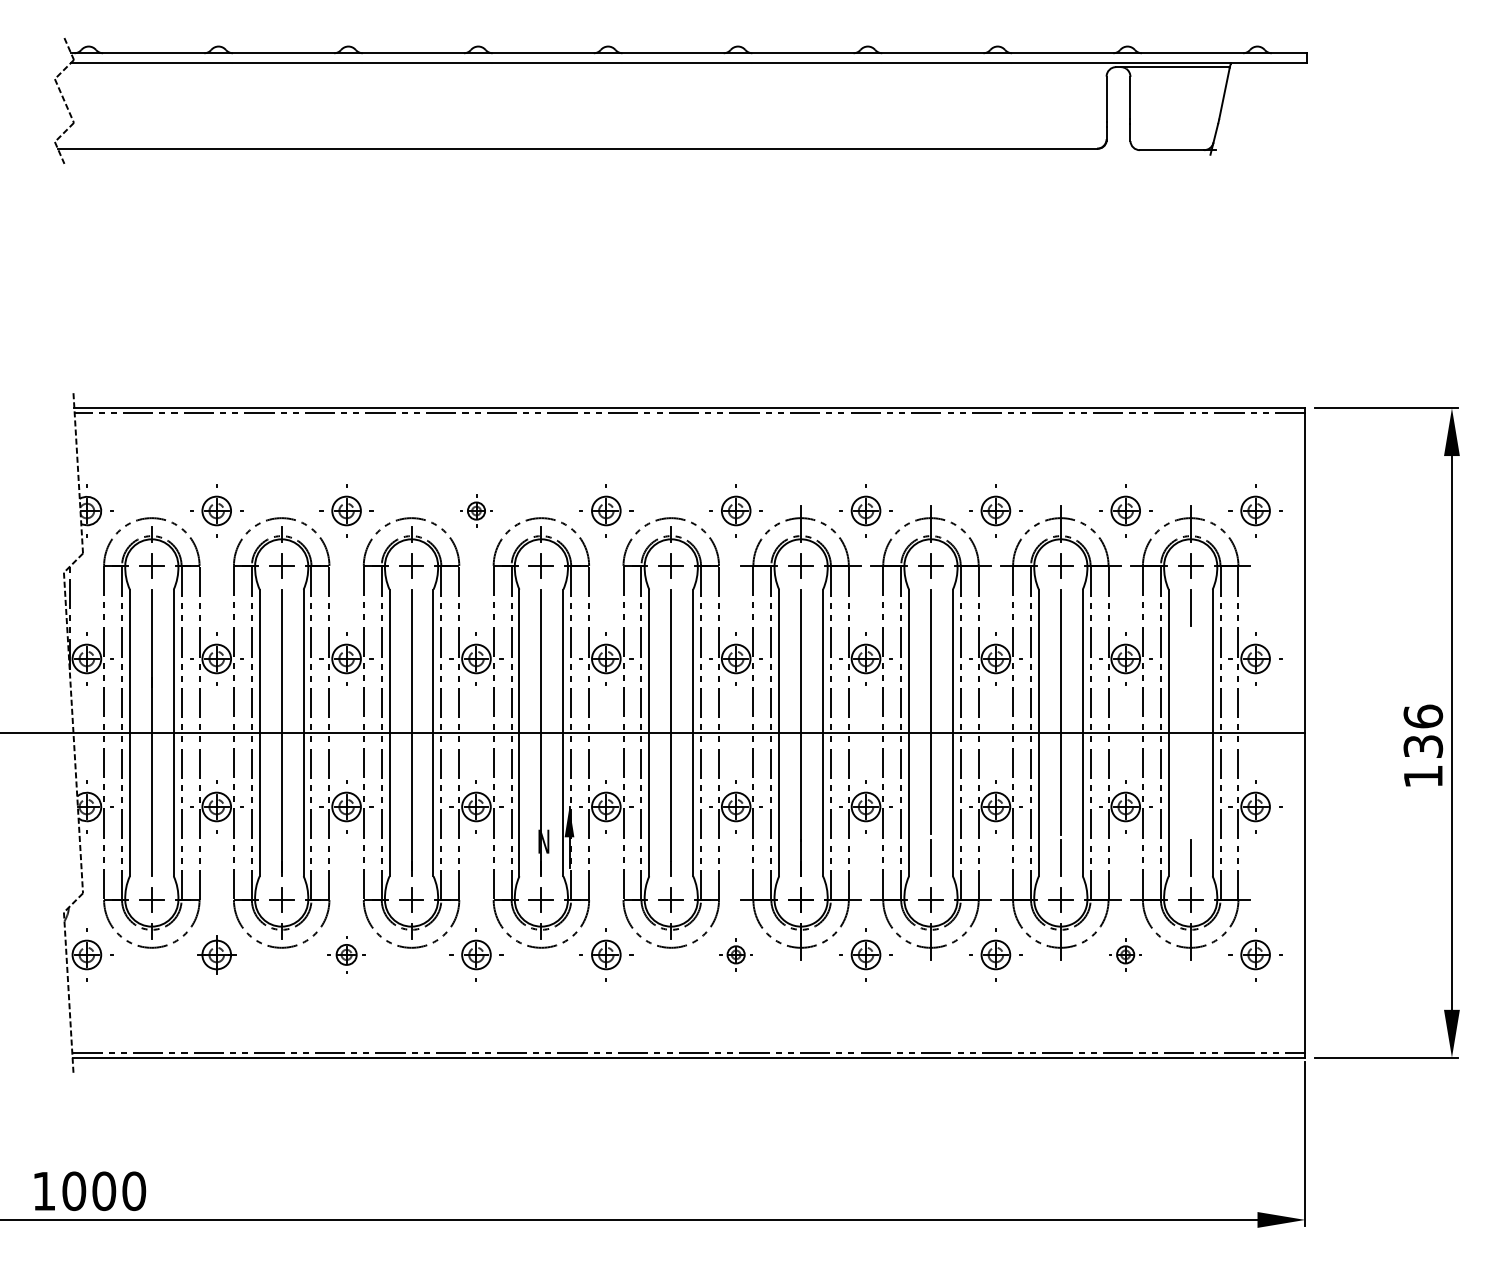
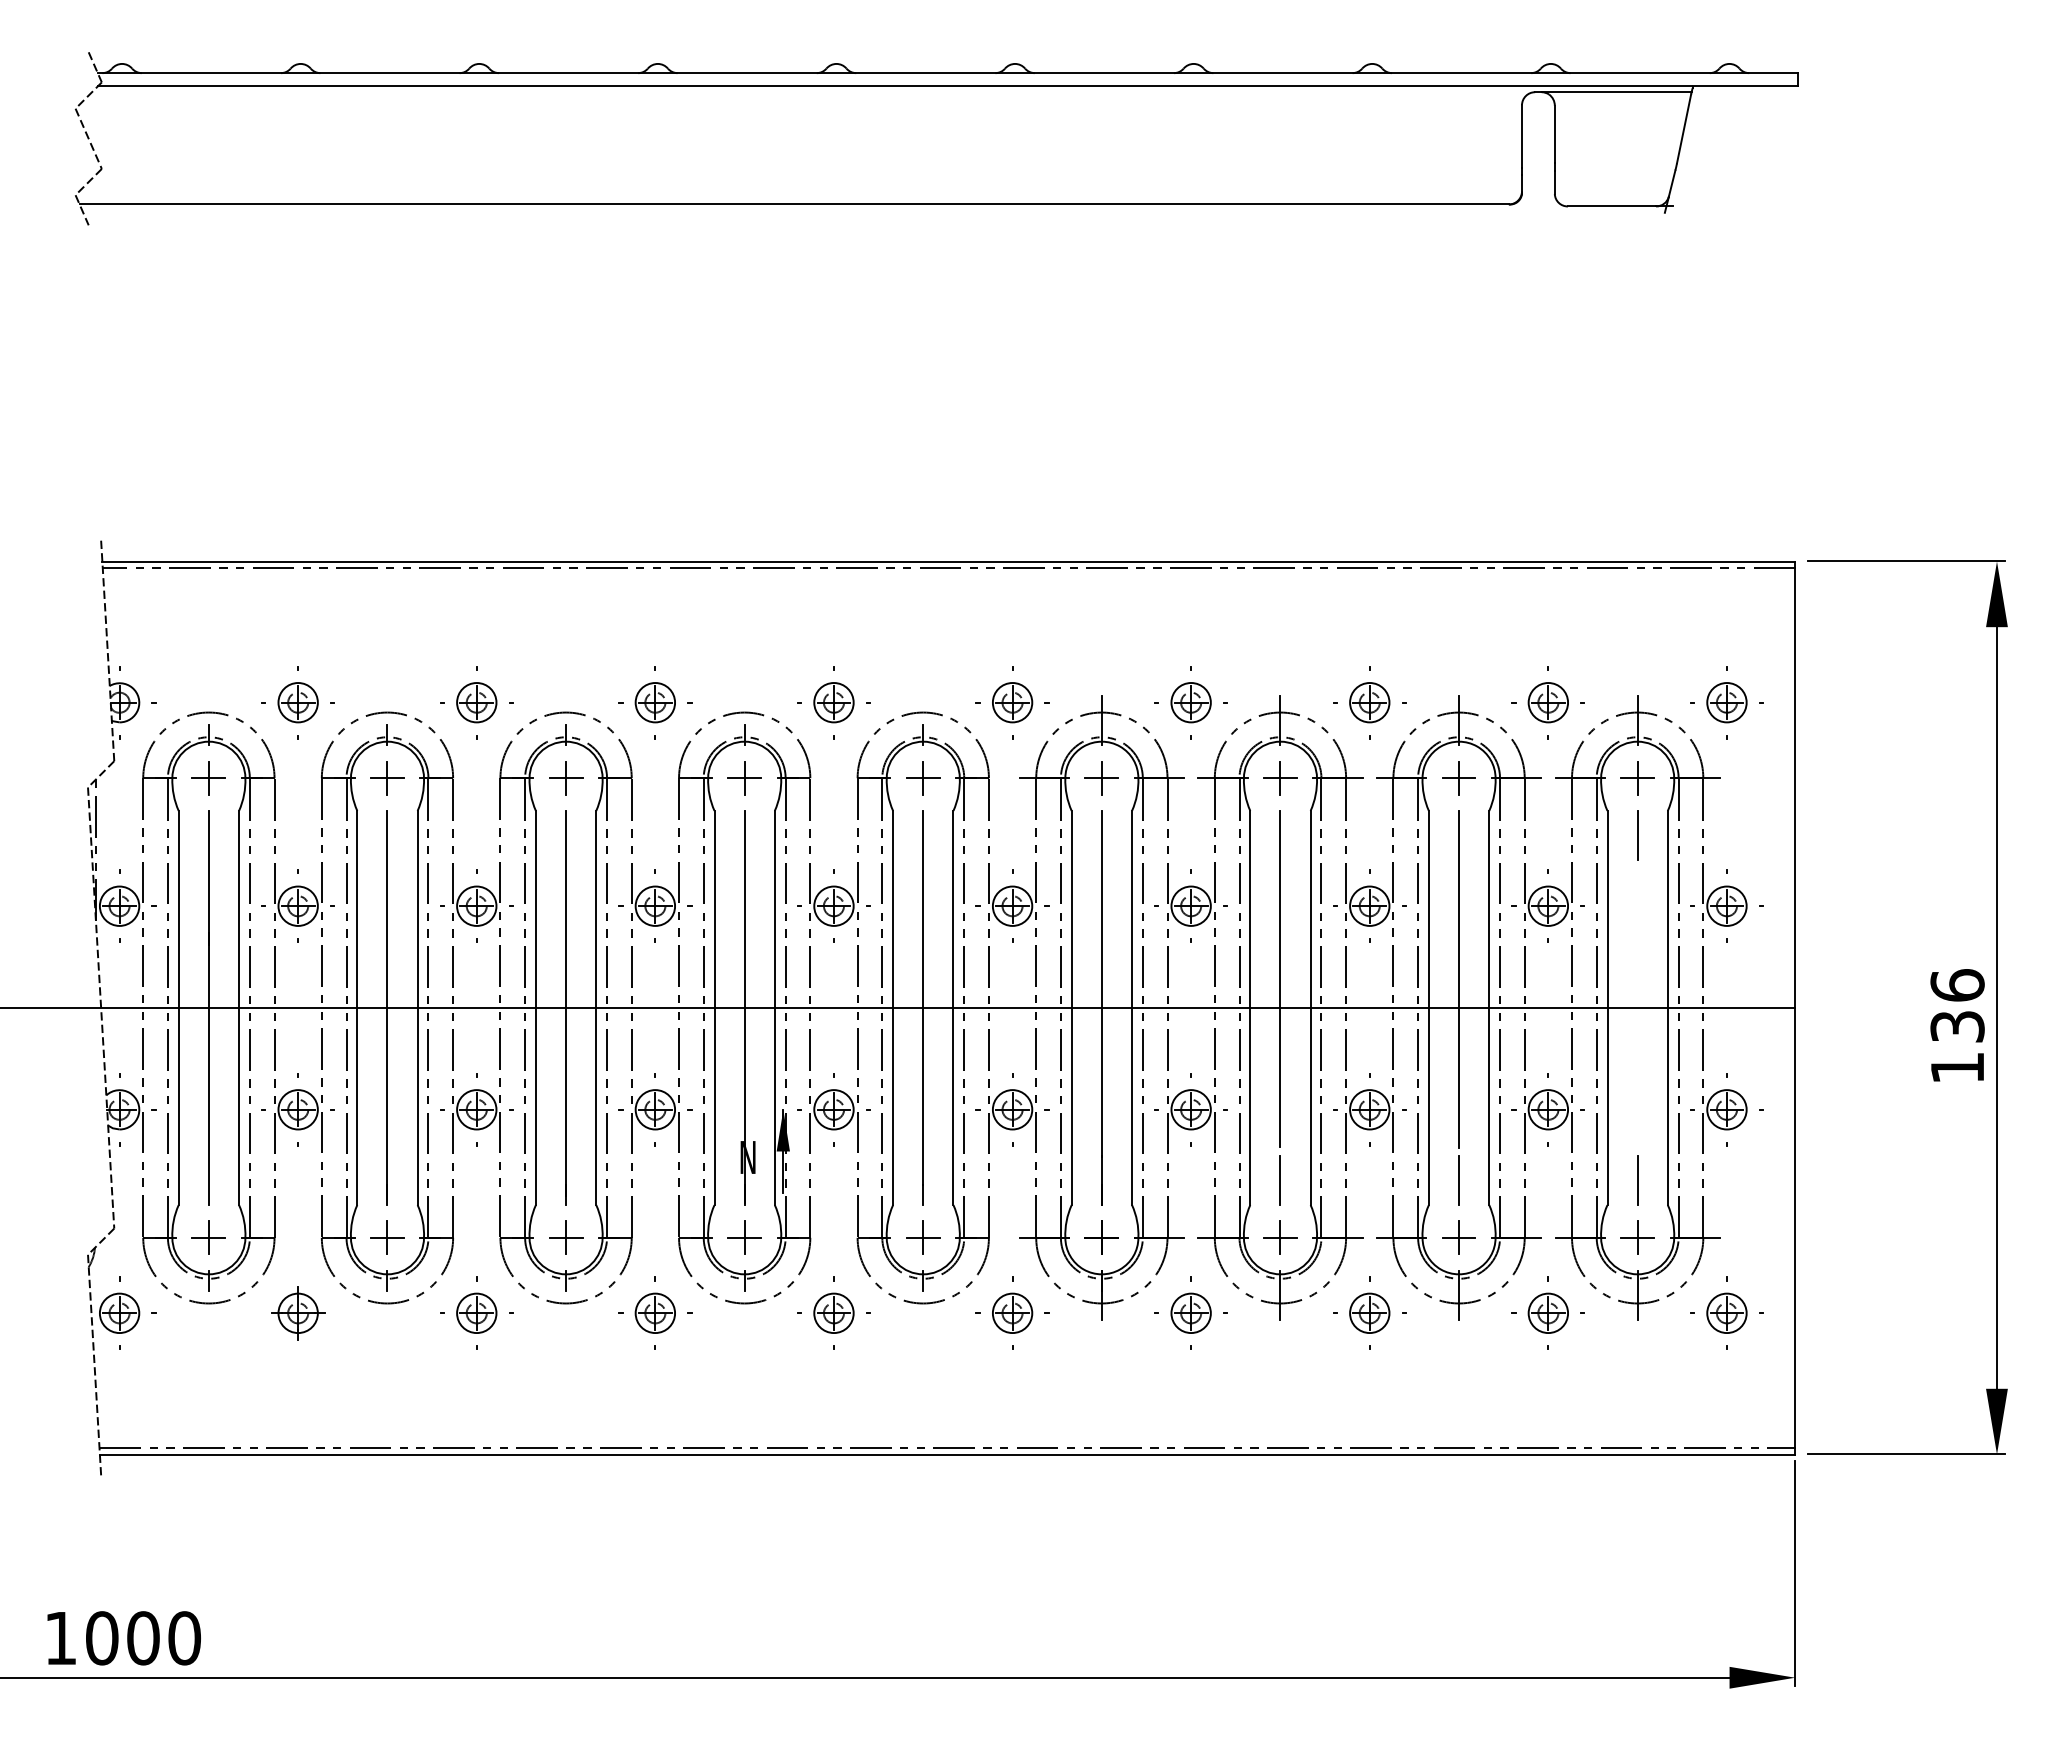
part: (476, 510) -> (655, 702), size x1.67
part: (346, 954) -> (476, 1312), size x1.43
part: (736, 954) -> (1012, 1312), size x1.67
part: (1125, 954) -> (1547, 1312), size x1.67

